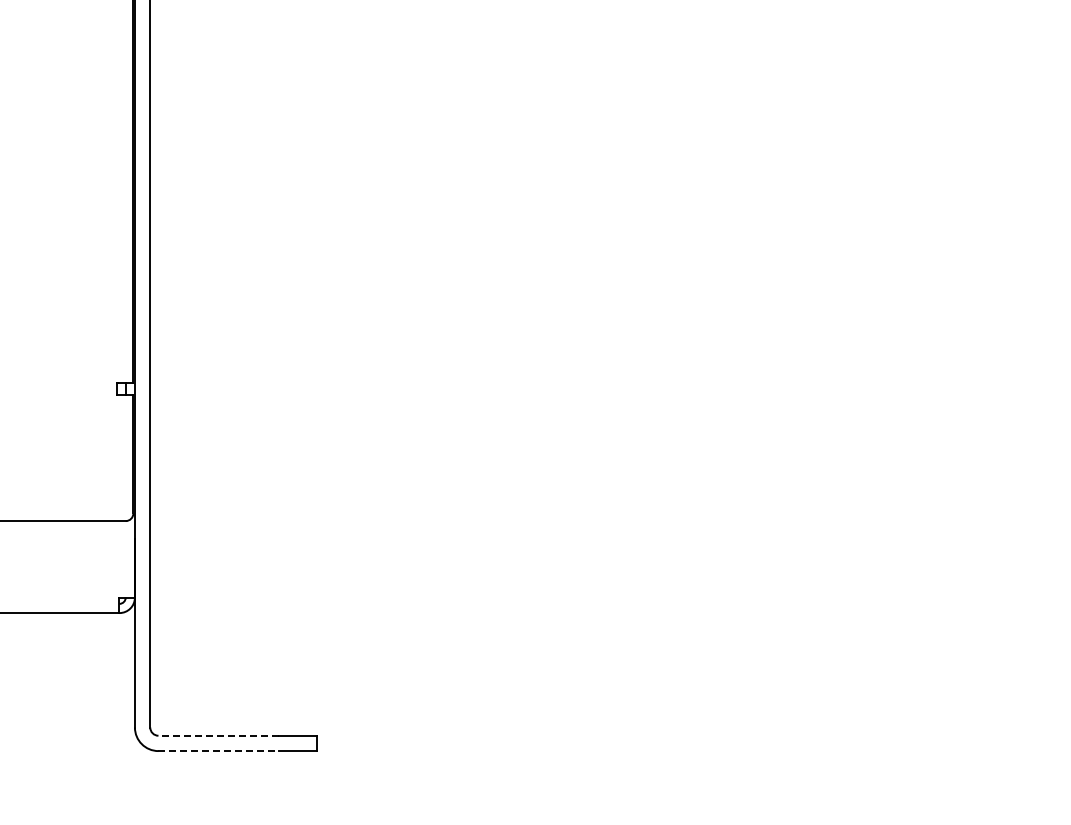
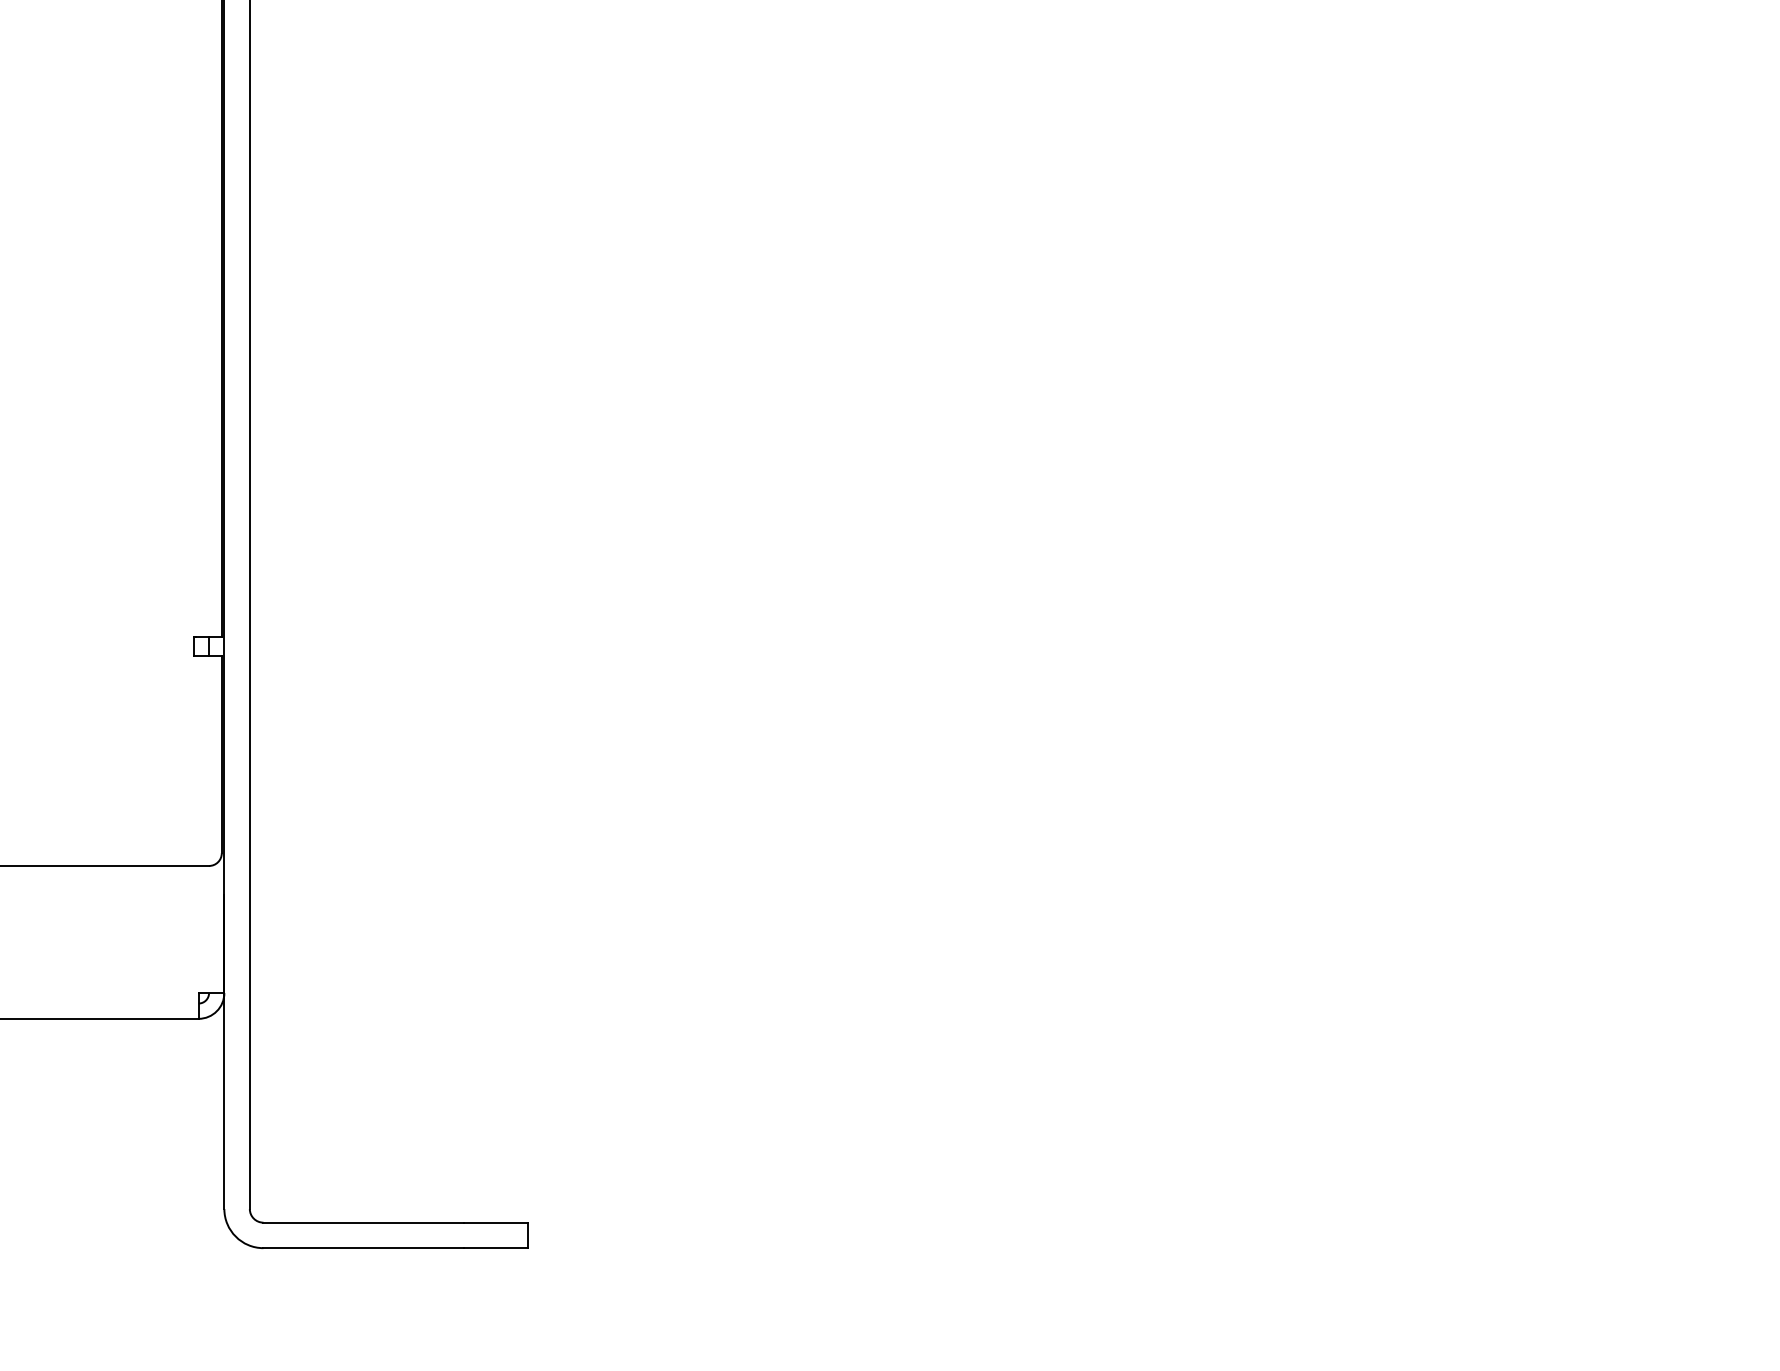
line: (218, 735) -> (363, 1222), dashed -> solid
line: (219, 751) -> (364, 1248), dashed -> solid

